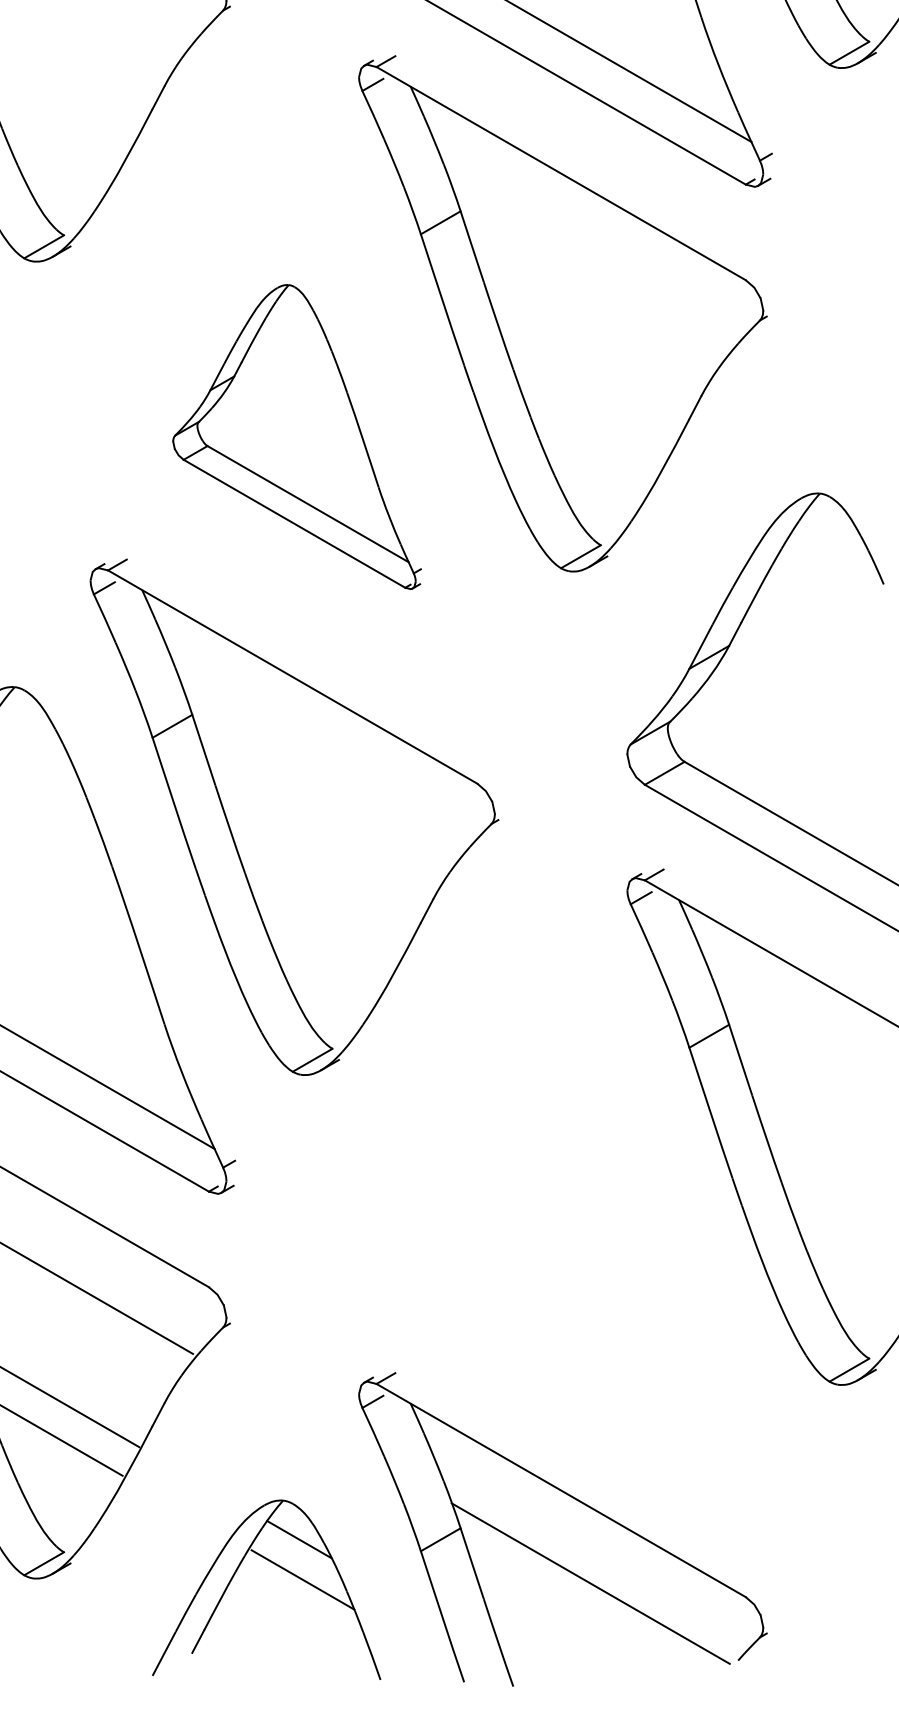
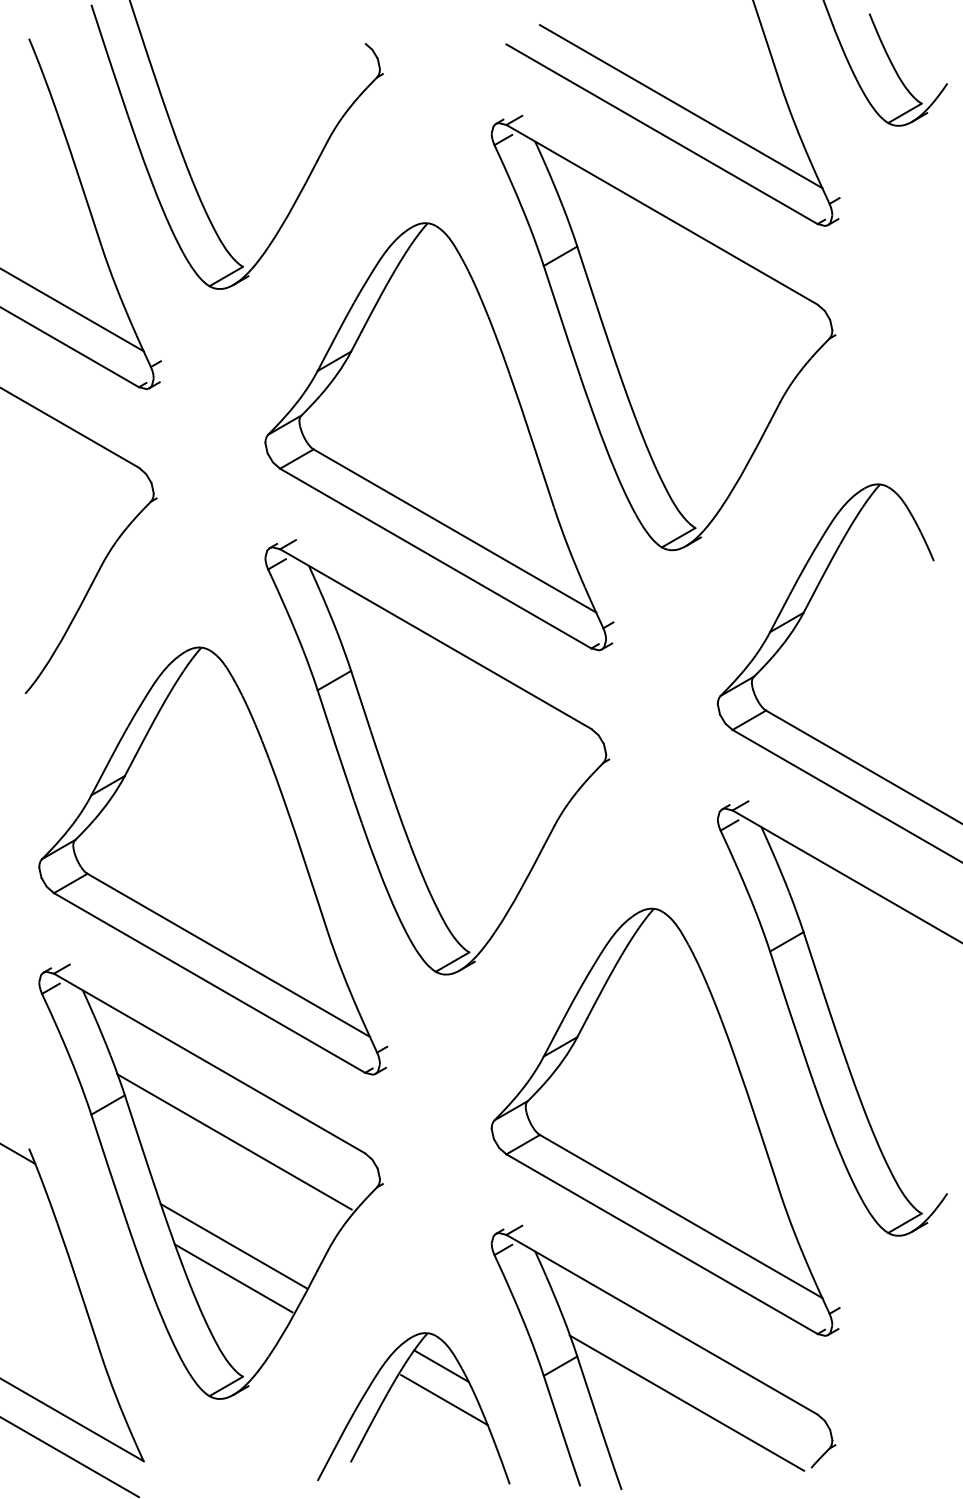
part: (297, 436) -> (439, 436), size x1.67
part: (565, 1249) -> (665, 1121), added

